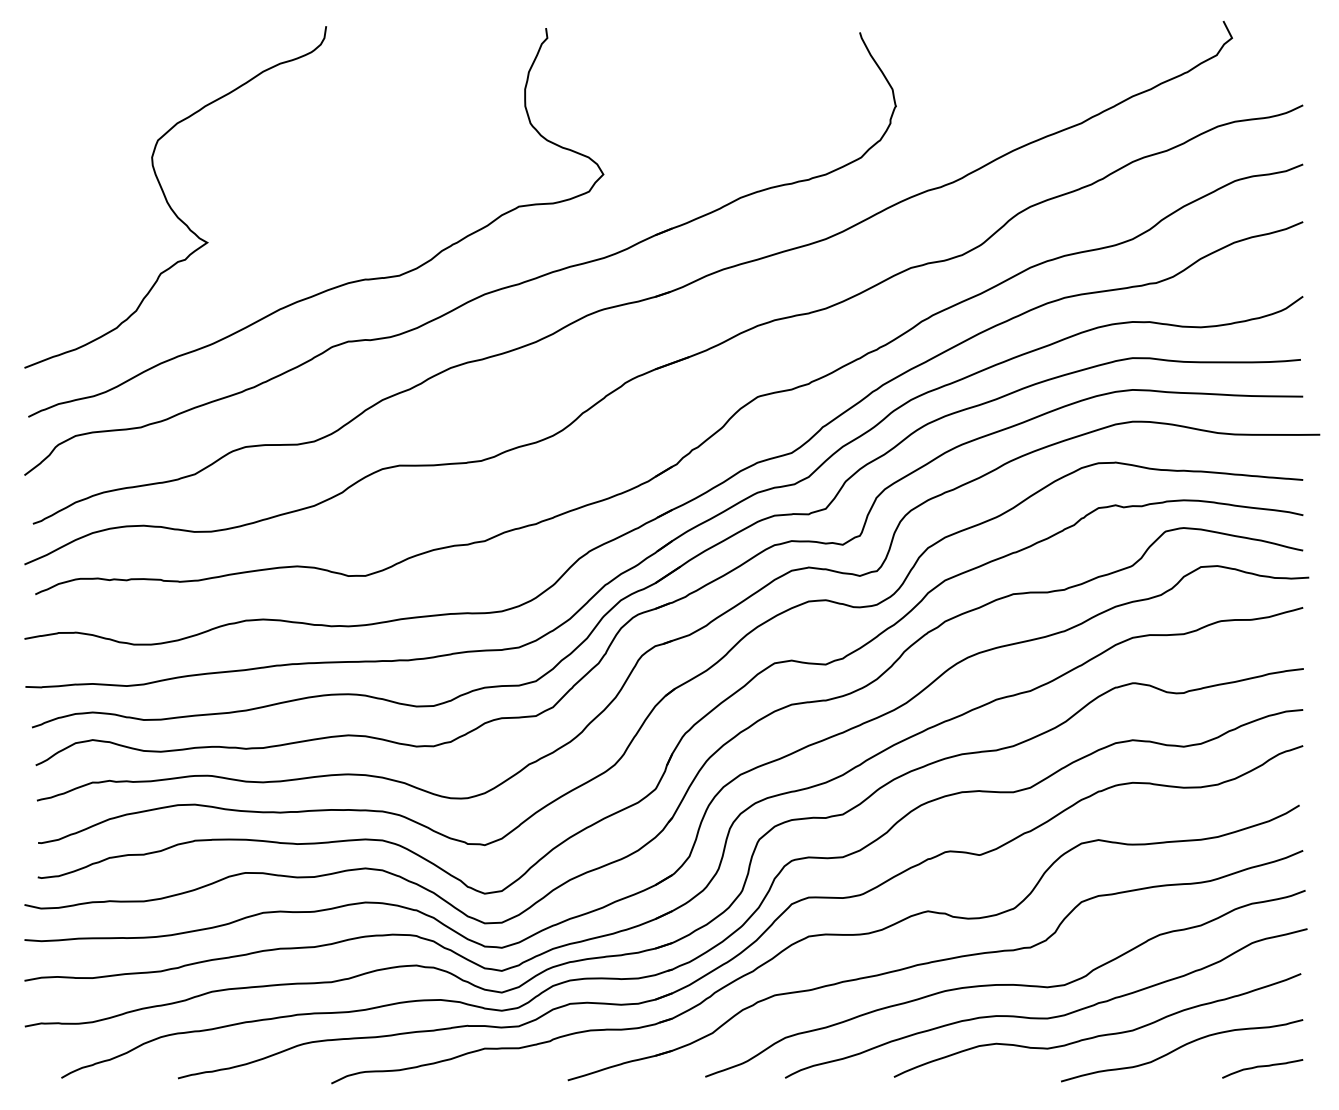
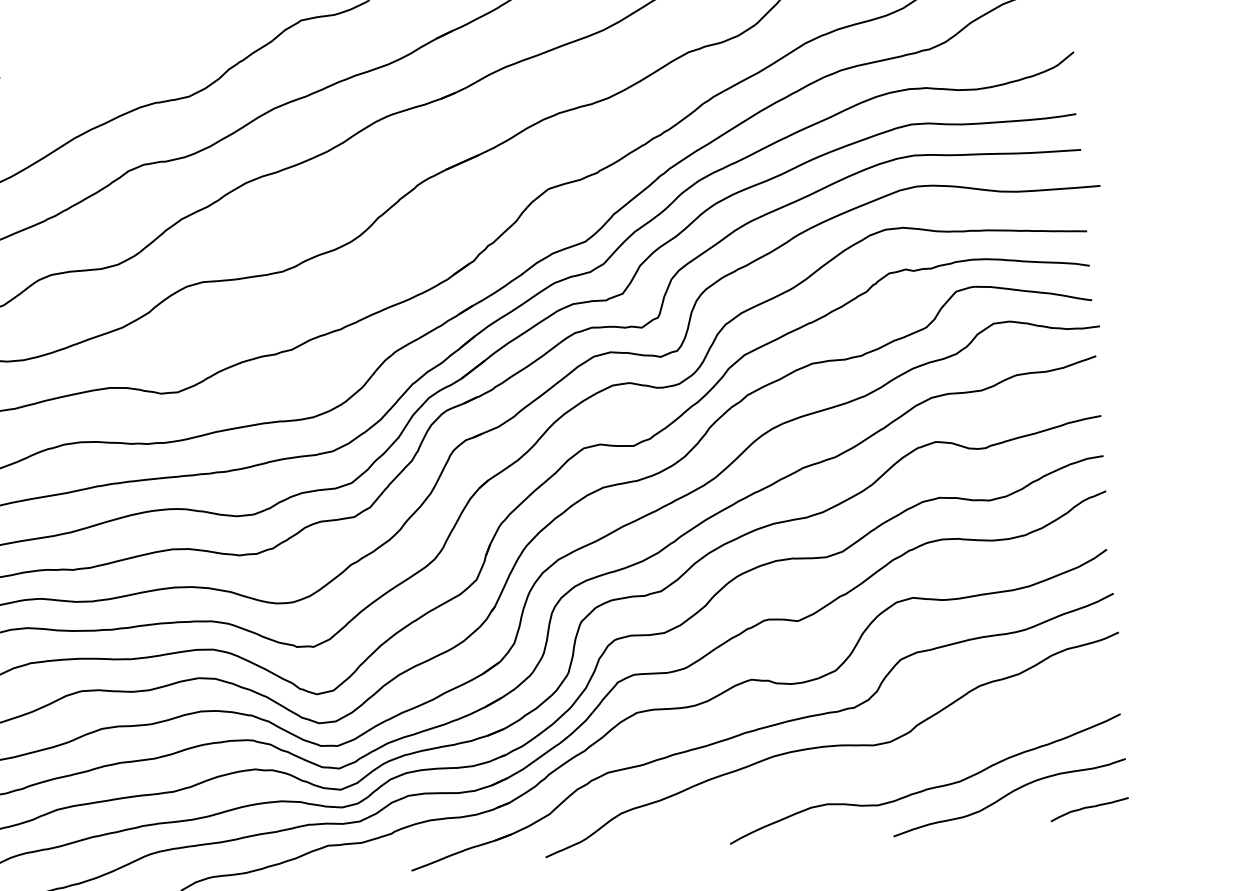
curve: (1051, 1016) -> (879, 773), removed

